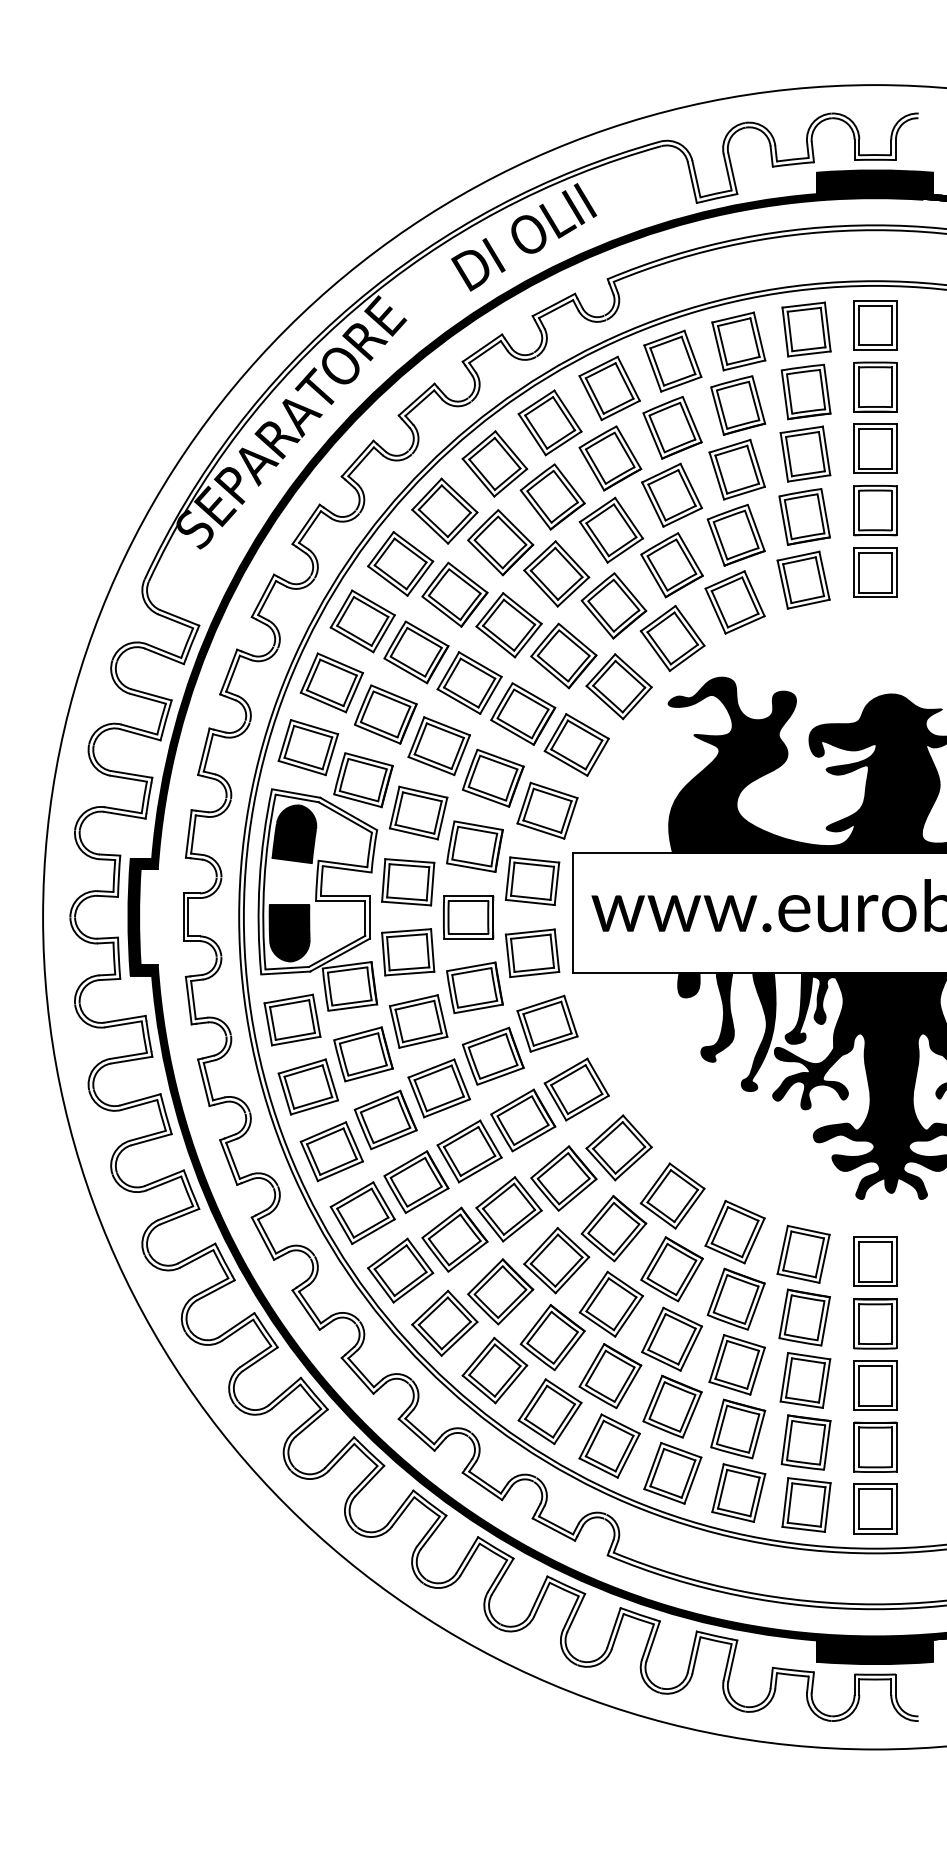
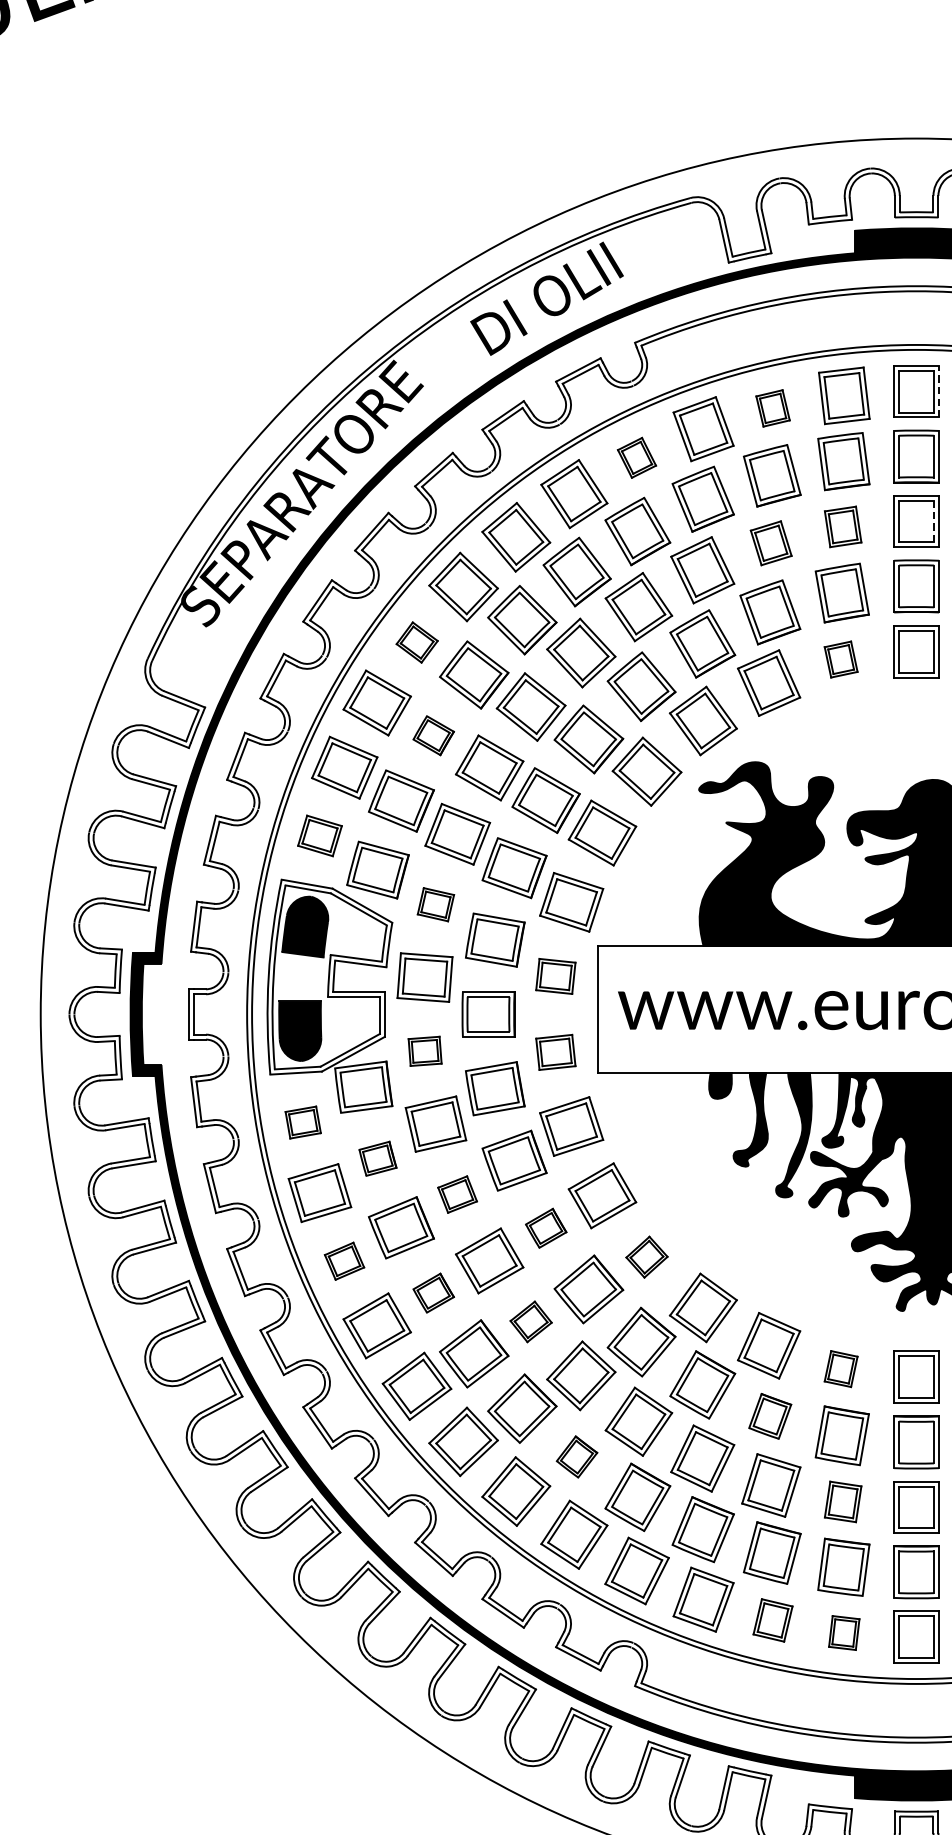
line: (896, 325) -> (938, 391), solid -> dashed
part: (738, 341) -> (772, 408), size x0.6
part: (609, 388) -> (636, 457), size x0.6
line: (891, 448) -> (933, 521), solid -> dashed
part: (805, 453) -> (843, 526), size x0.7
part: (736, 469) -> (770, 543), size x0.7
part: (400, 563) -> (416, 642), size x0.6
part: (803, 579) -> (841, 658), size x0.6
part: (416, 652) -> (433, 735), size x0.6
part: (308, 747) -> (320, 835), size x0.7
part: (418, 812) -> (435, 904), size x0.6
part: (532, 880) -> (555, 975), size x0.7
part: (408, 952) -> (425, 1051), size x0.6
part: (532, 953) -> (555, 1052), size x0.7
part: (292, 1019) -> (303, 1122), size x0.6
part: (363, 1054) -> (377, 1158), size x0.6
part: (438, 1088) -> (456, 1194), size x0.6
part: (523, 1120) -> (546, 1228), size x0.6
part: (618, 1147) -> (646, 1256), size x0.6
part: (331, 1151) -> (344, 1260), size x0.6
part: (416, 1181) -> (433, 1292), size x0.6
part: (508, 1209) -> (530, 1322), size x0.6
part: (803, 1253) -> (841, 1368), size x0.6
part: (735, 1298) -> (769, 1415), size x0.7
part: (552, 1337) -> (576, 1456), size x0.6
part: (805, 1380) -> (843, 1501), size x0.7
part: (738, 1492) -> (772, 1619), size x0.7
part: (806, 1504) -> (844, 1632), size x0.6

